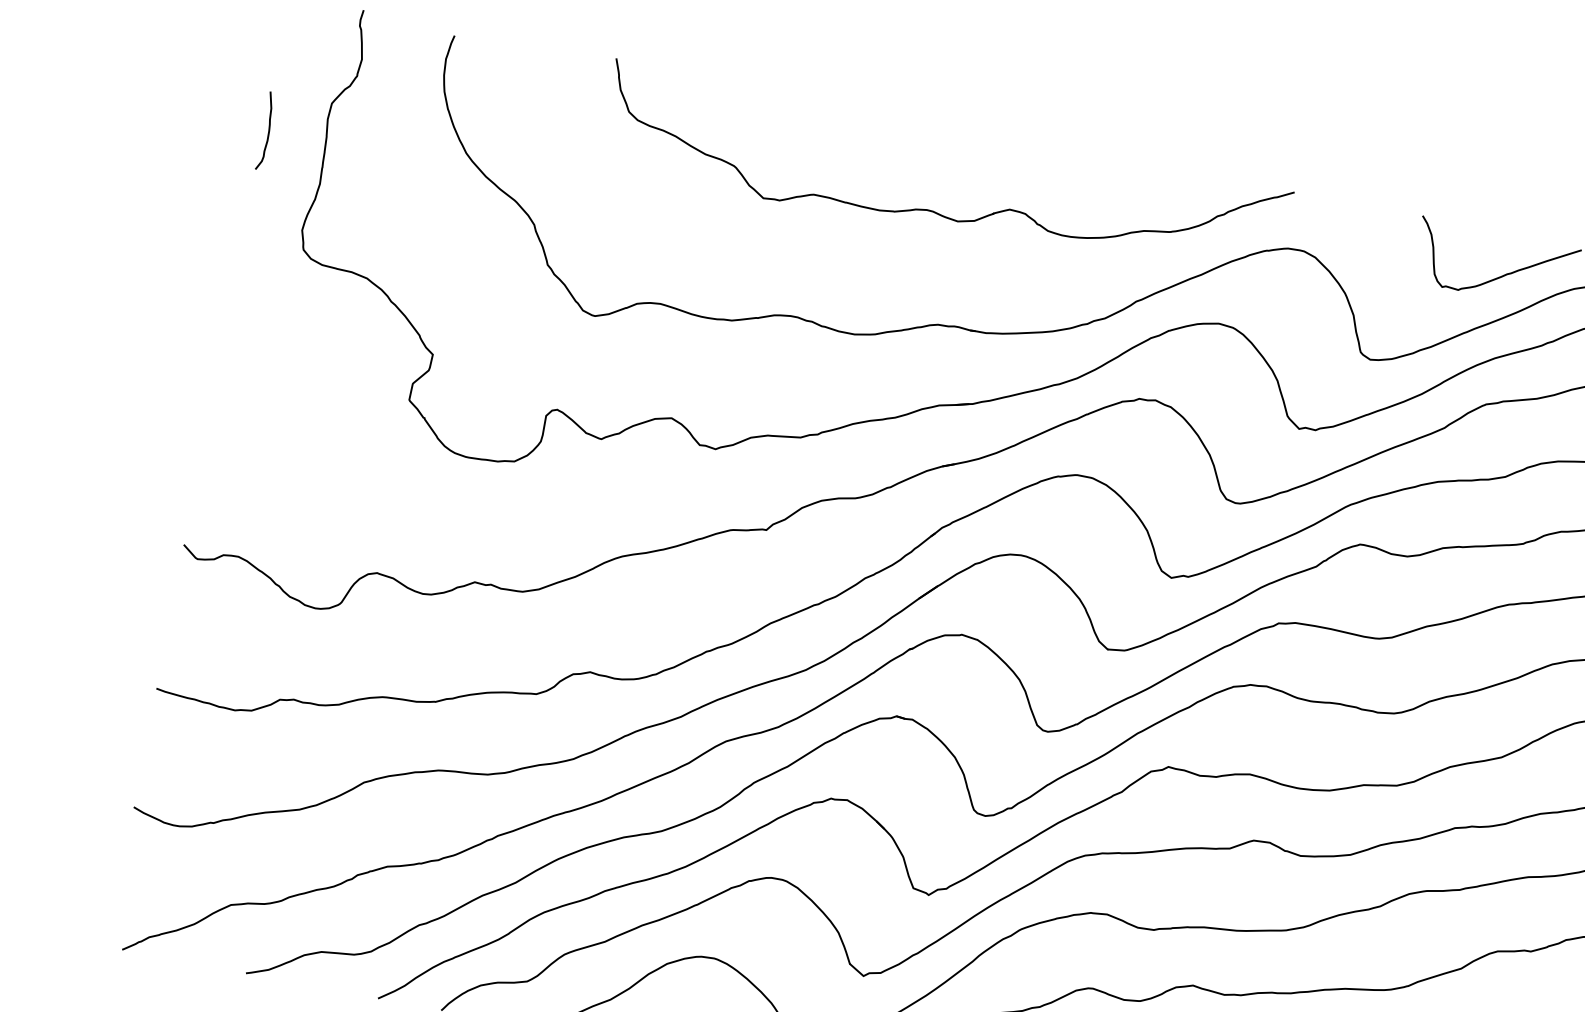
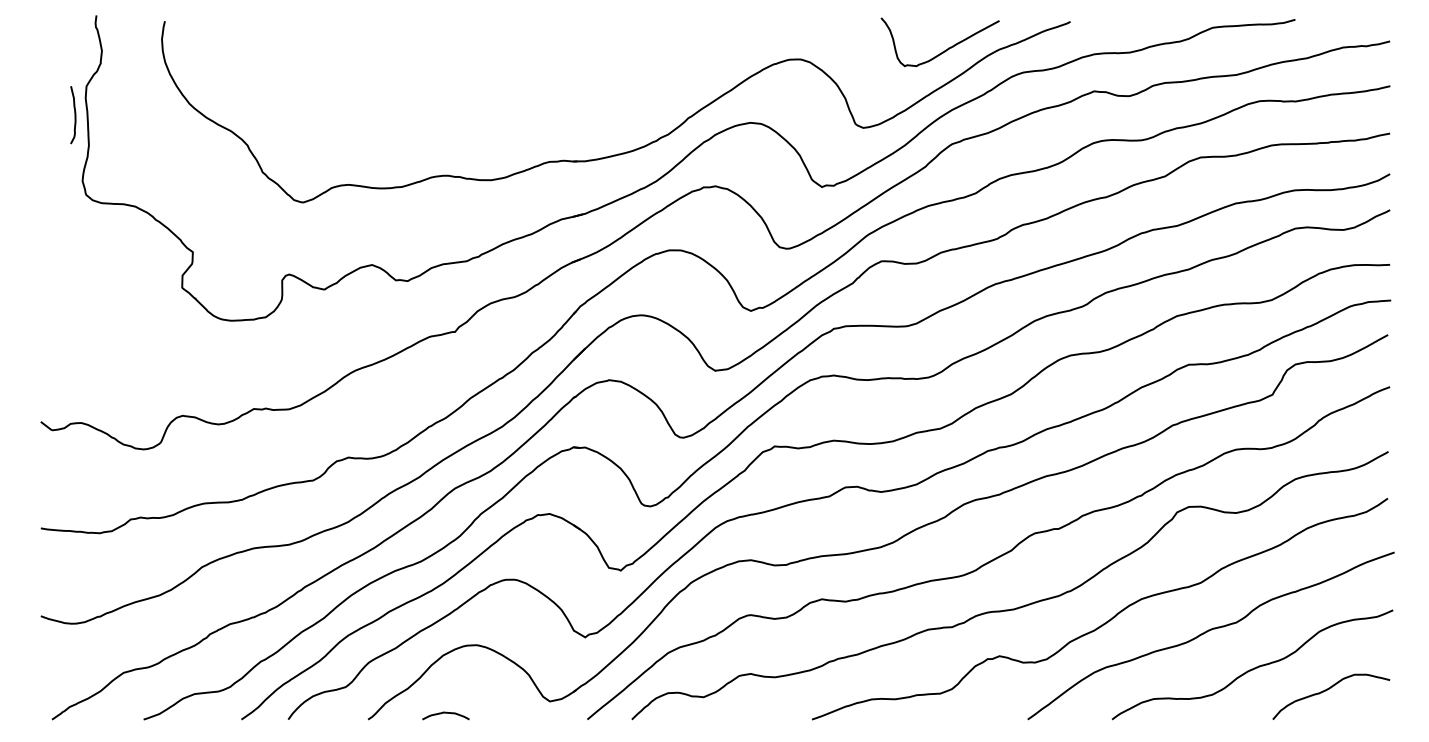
curve: (267, 131) -> (74, 115), moved
part: (933, 209) -> (530, 80), removed

